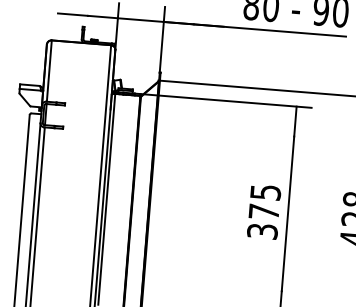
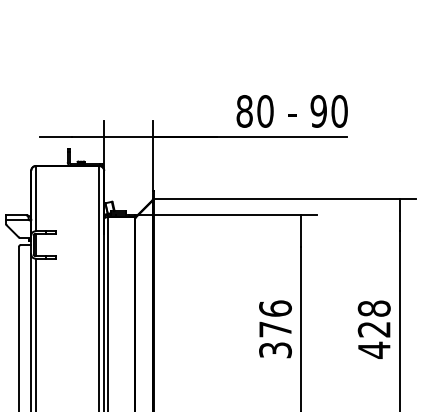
text: (265, 192) -> (275, 308), 375 -> 376

